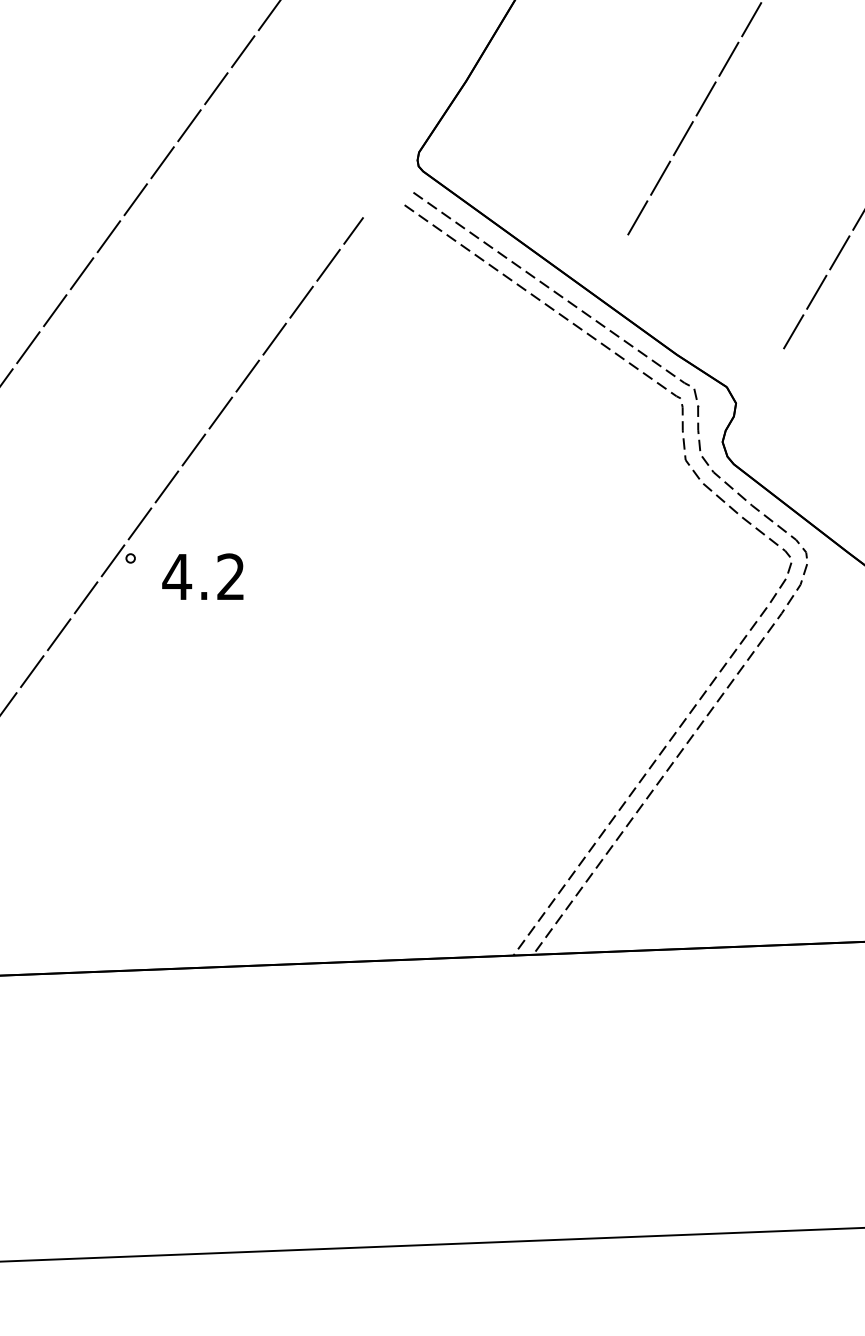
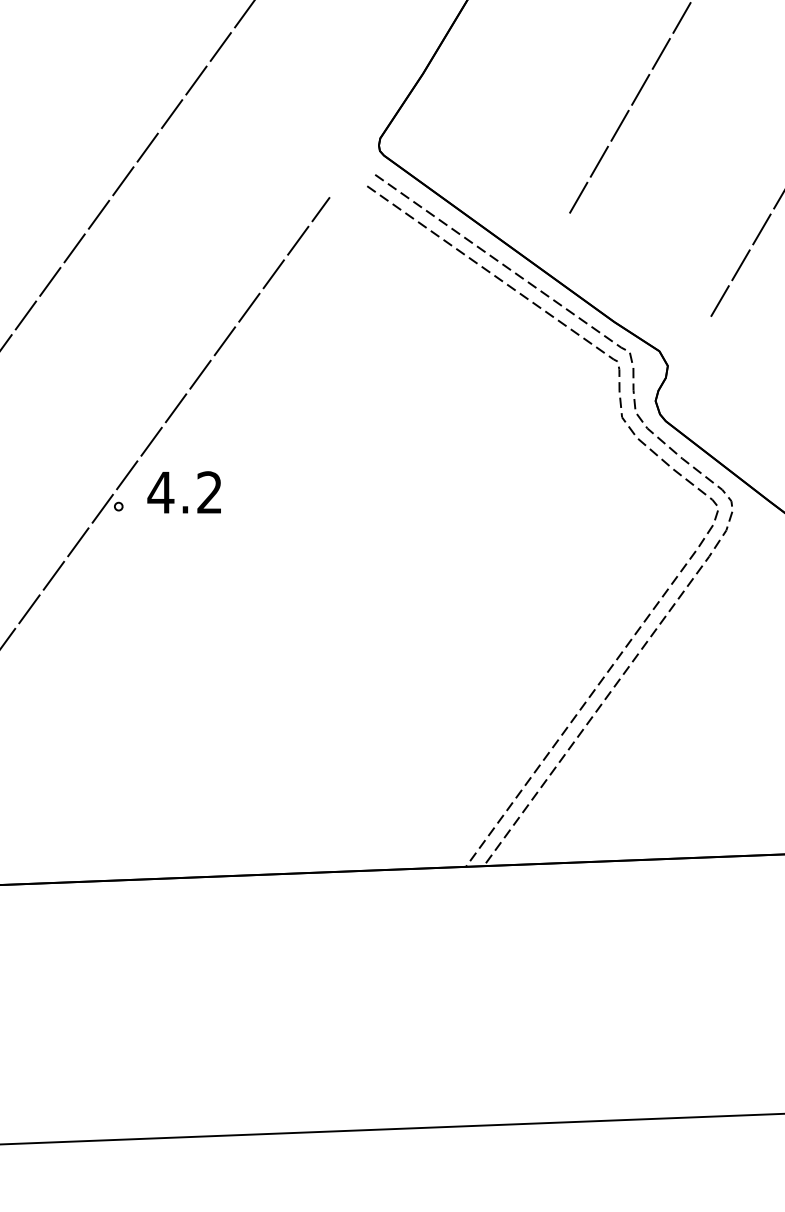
text: (202, 576) -> (183, 492), moved

